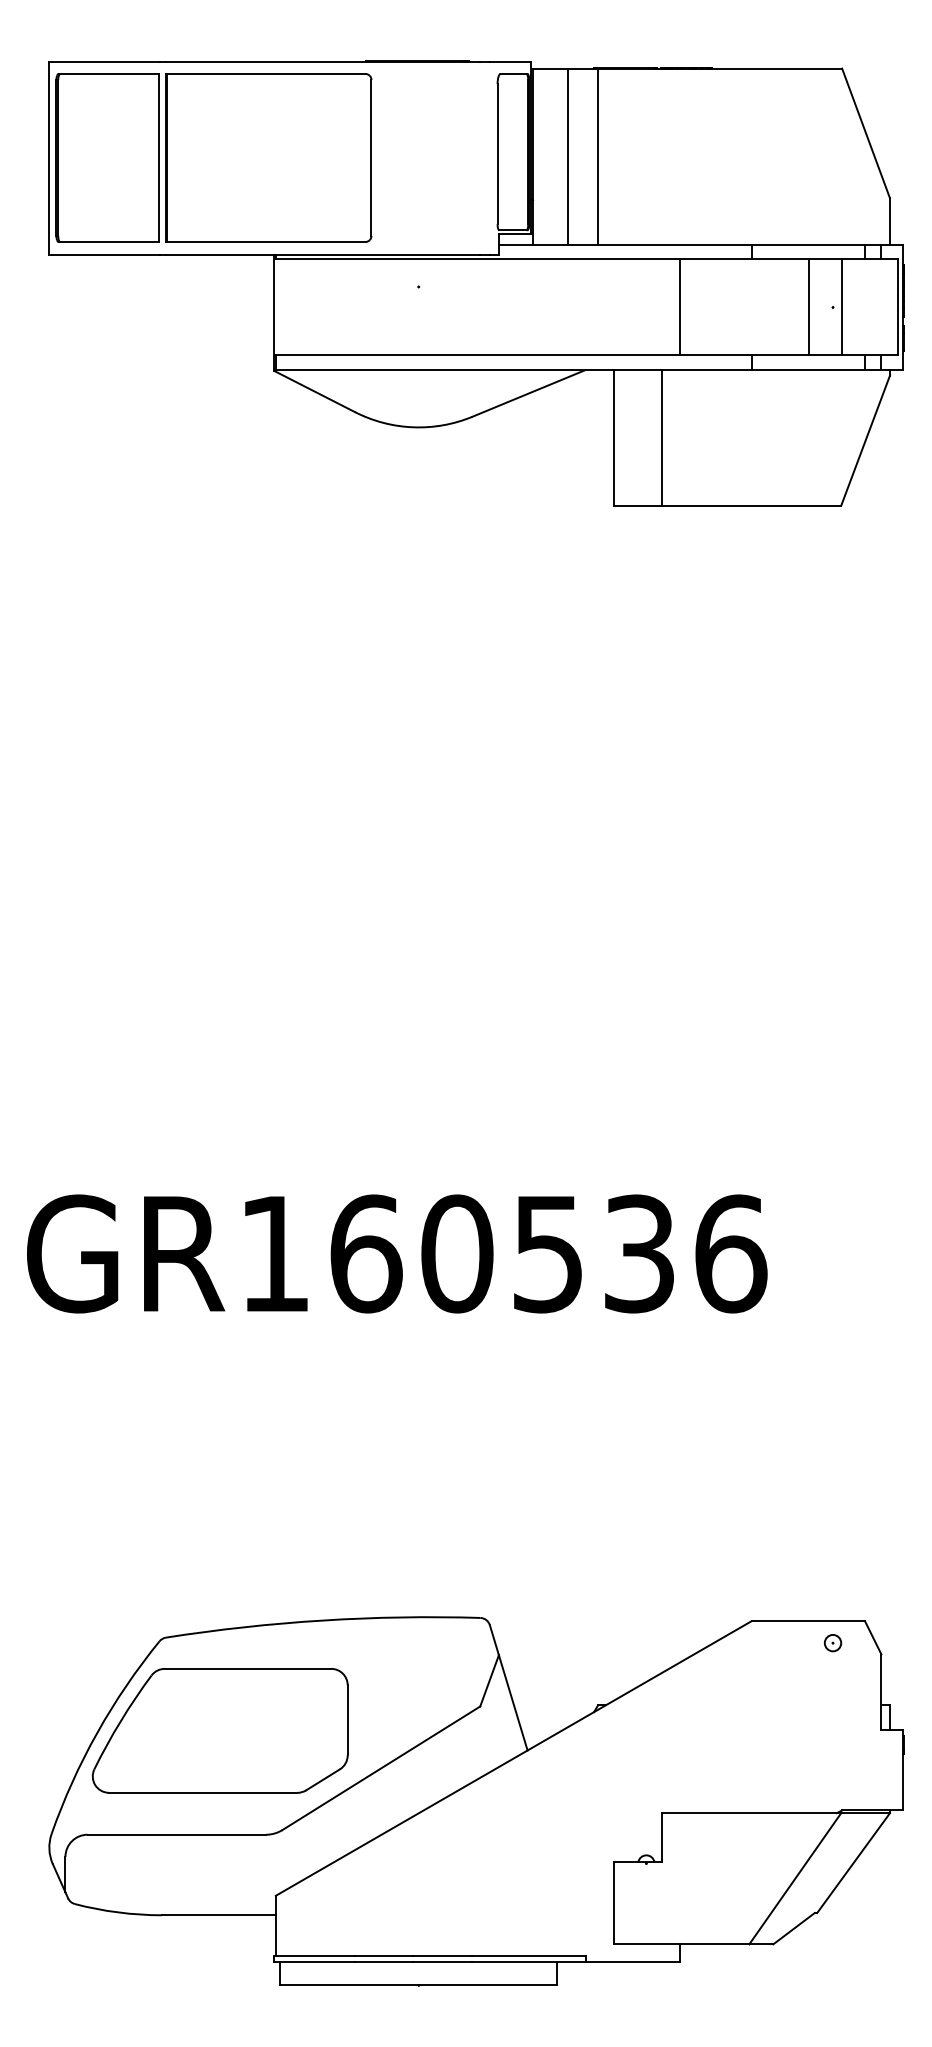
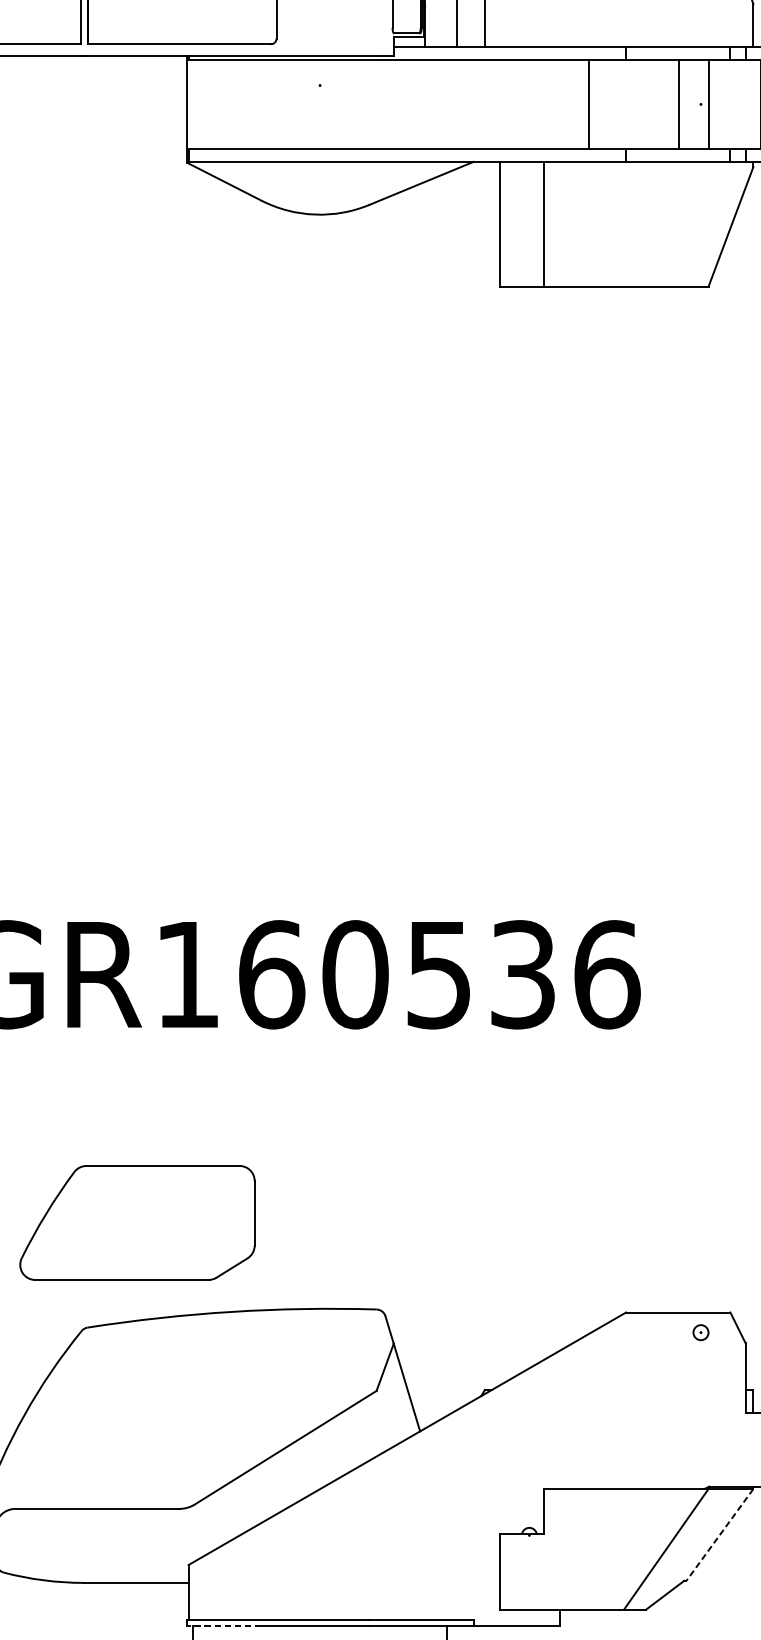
line: (680, 307) -> (589, 104), moved
part: (219, 1730) -> (136, 1222), moved
line: (853, 1863) -> (719, 1535), solid -> dashed
line: (314, 1962) -> (224, 1626), solid -> dashed

